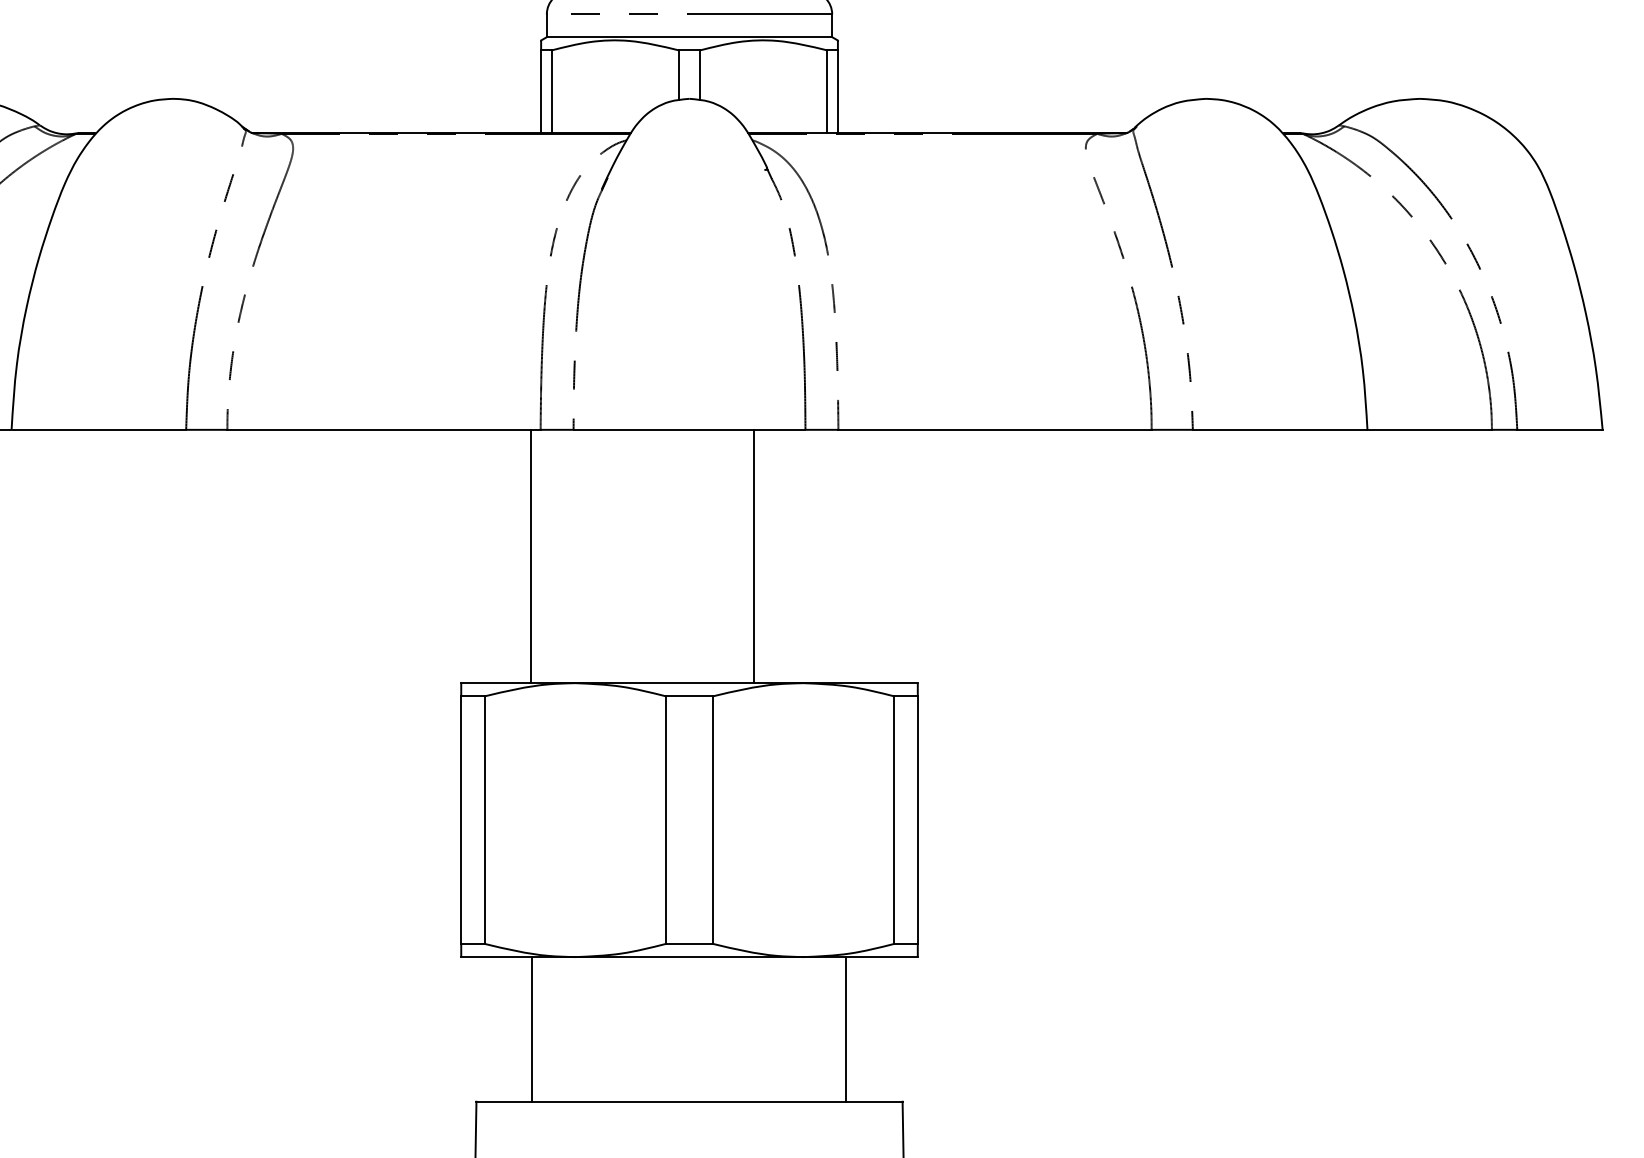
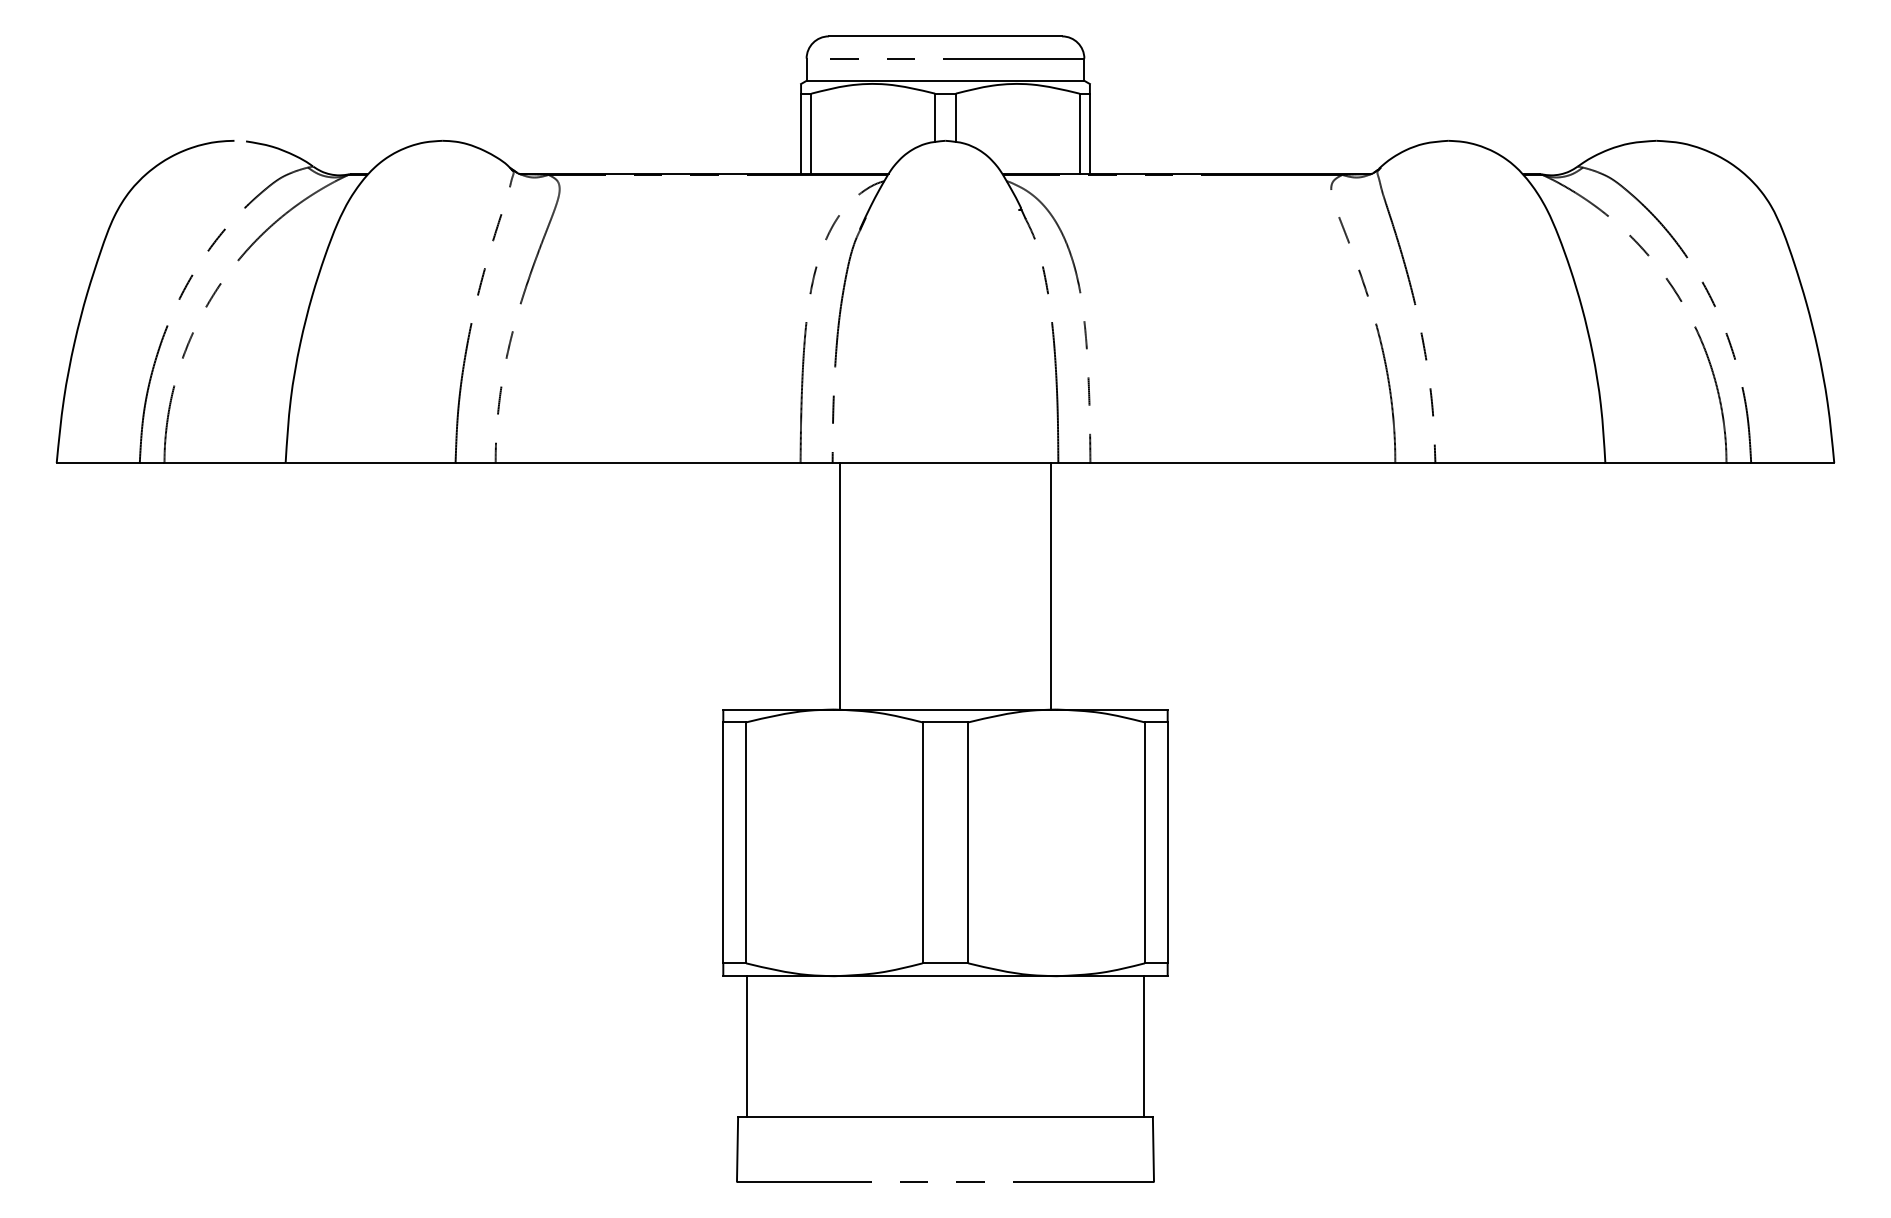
line: (530, 556) -> (839, 586), moved
line: (754, 556) -> (1051, 586), moved
line: (532, 1029) -> (746, 1046), moved
line: (845, 1029) -> (1144, 1046), moved

